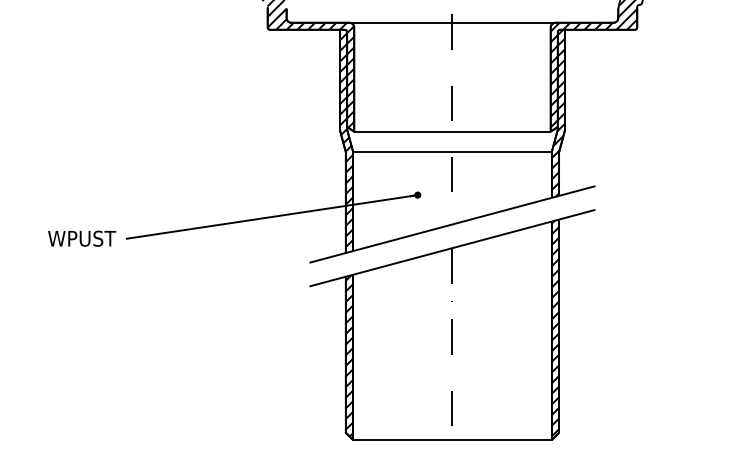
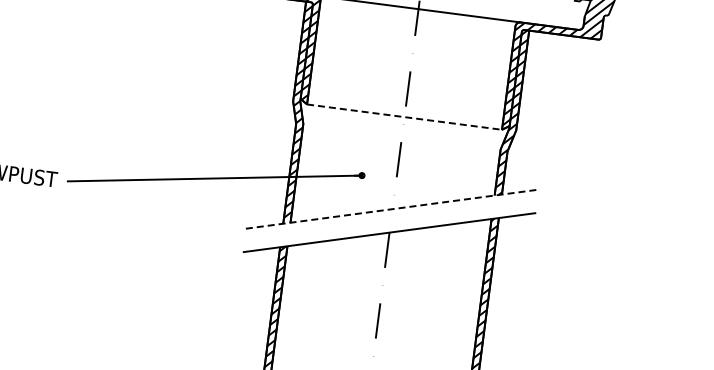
line: (452, 131) -> (404, 116), solid -> dashed
line: (452, 151) -> (402, 136), removed
line: (452, 224) -> (392, 209), solid -> dashed

